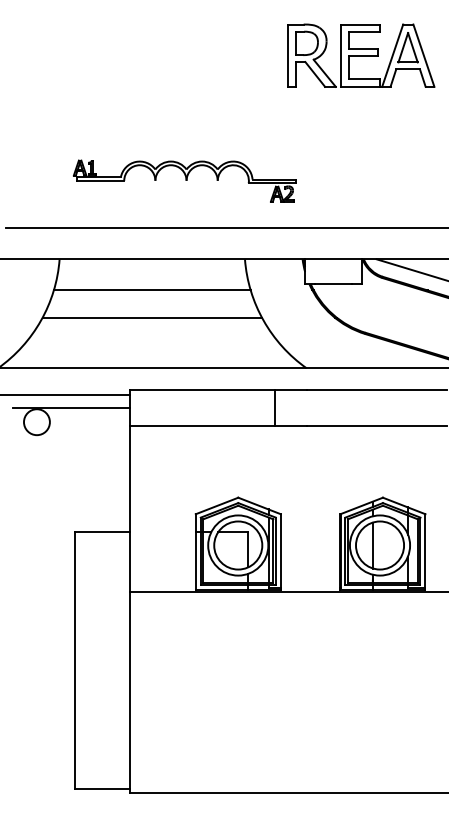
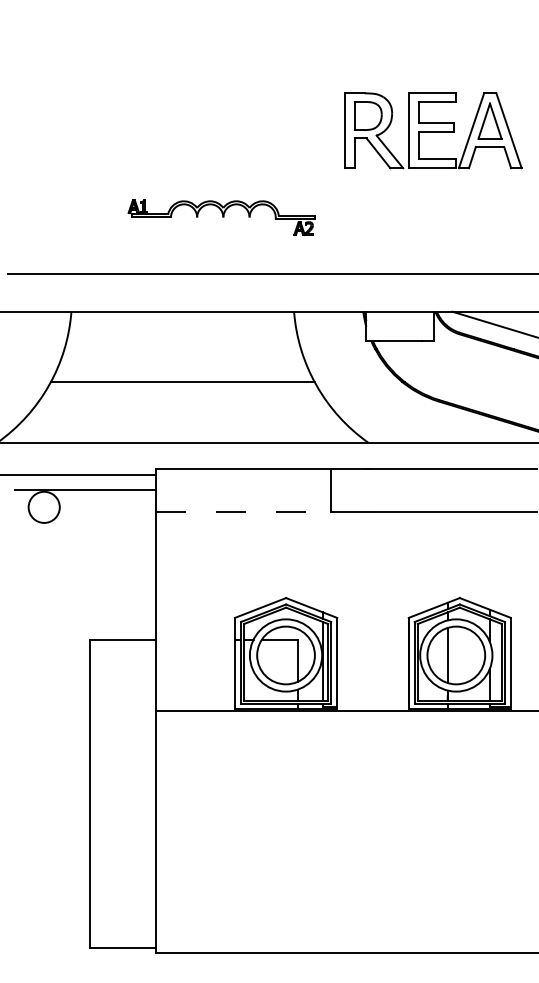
part: (361, 55) -> (434, 130), moved
part: (184, 180) -> (221, 217), size x0.7
line: (151, 290) -> (181, 349), removed
line: (202, 426) -> (243, 512), solid -> dashed

